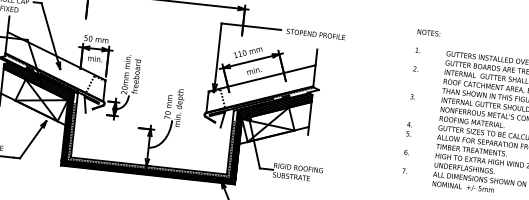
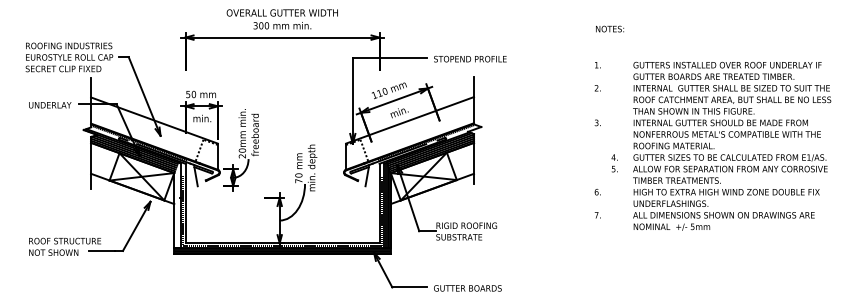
text: (429, 32) -> (610, 28), moved
hatch: (67, 125) -> (177, 204), removed
text: (409, 129) -> (614, 163), moved

